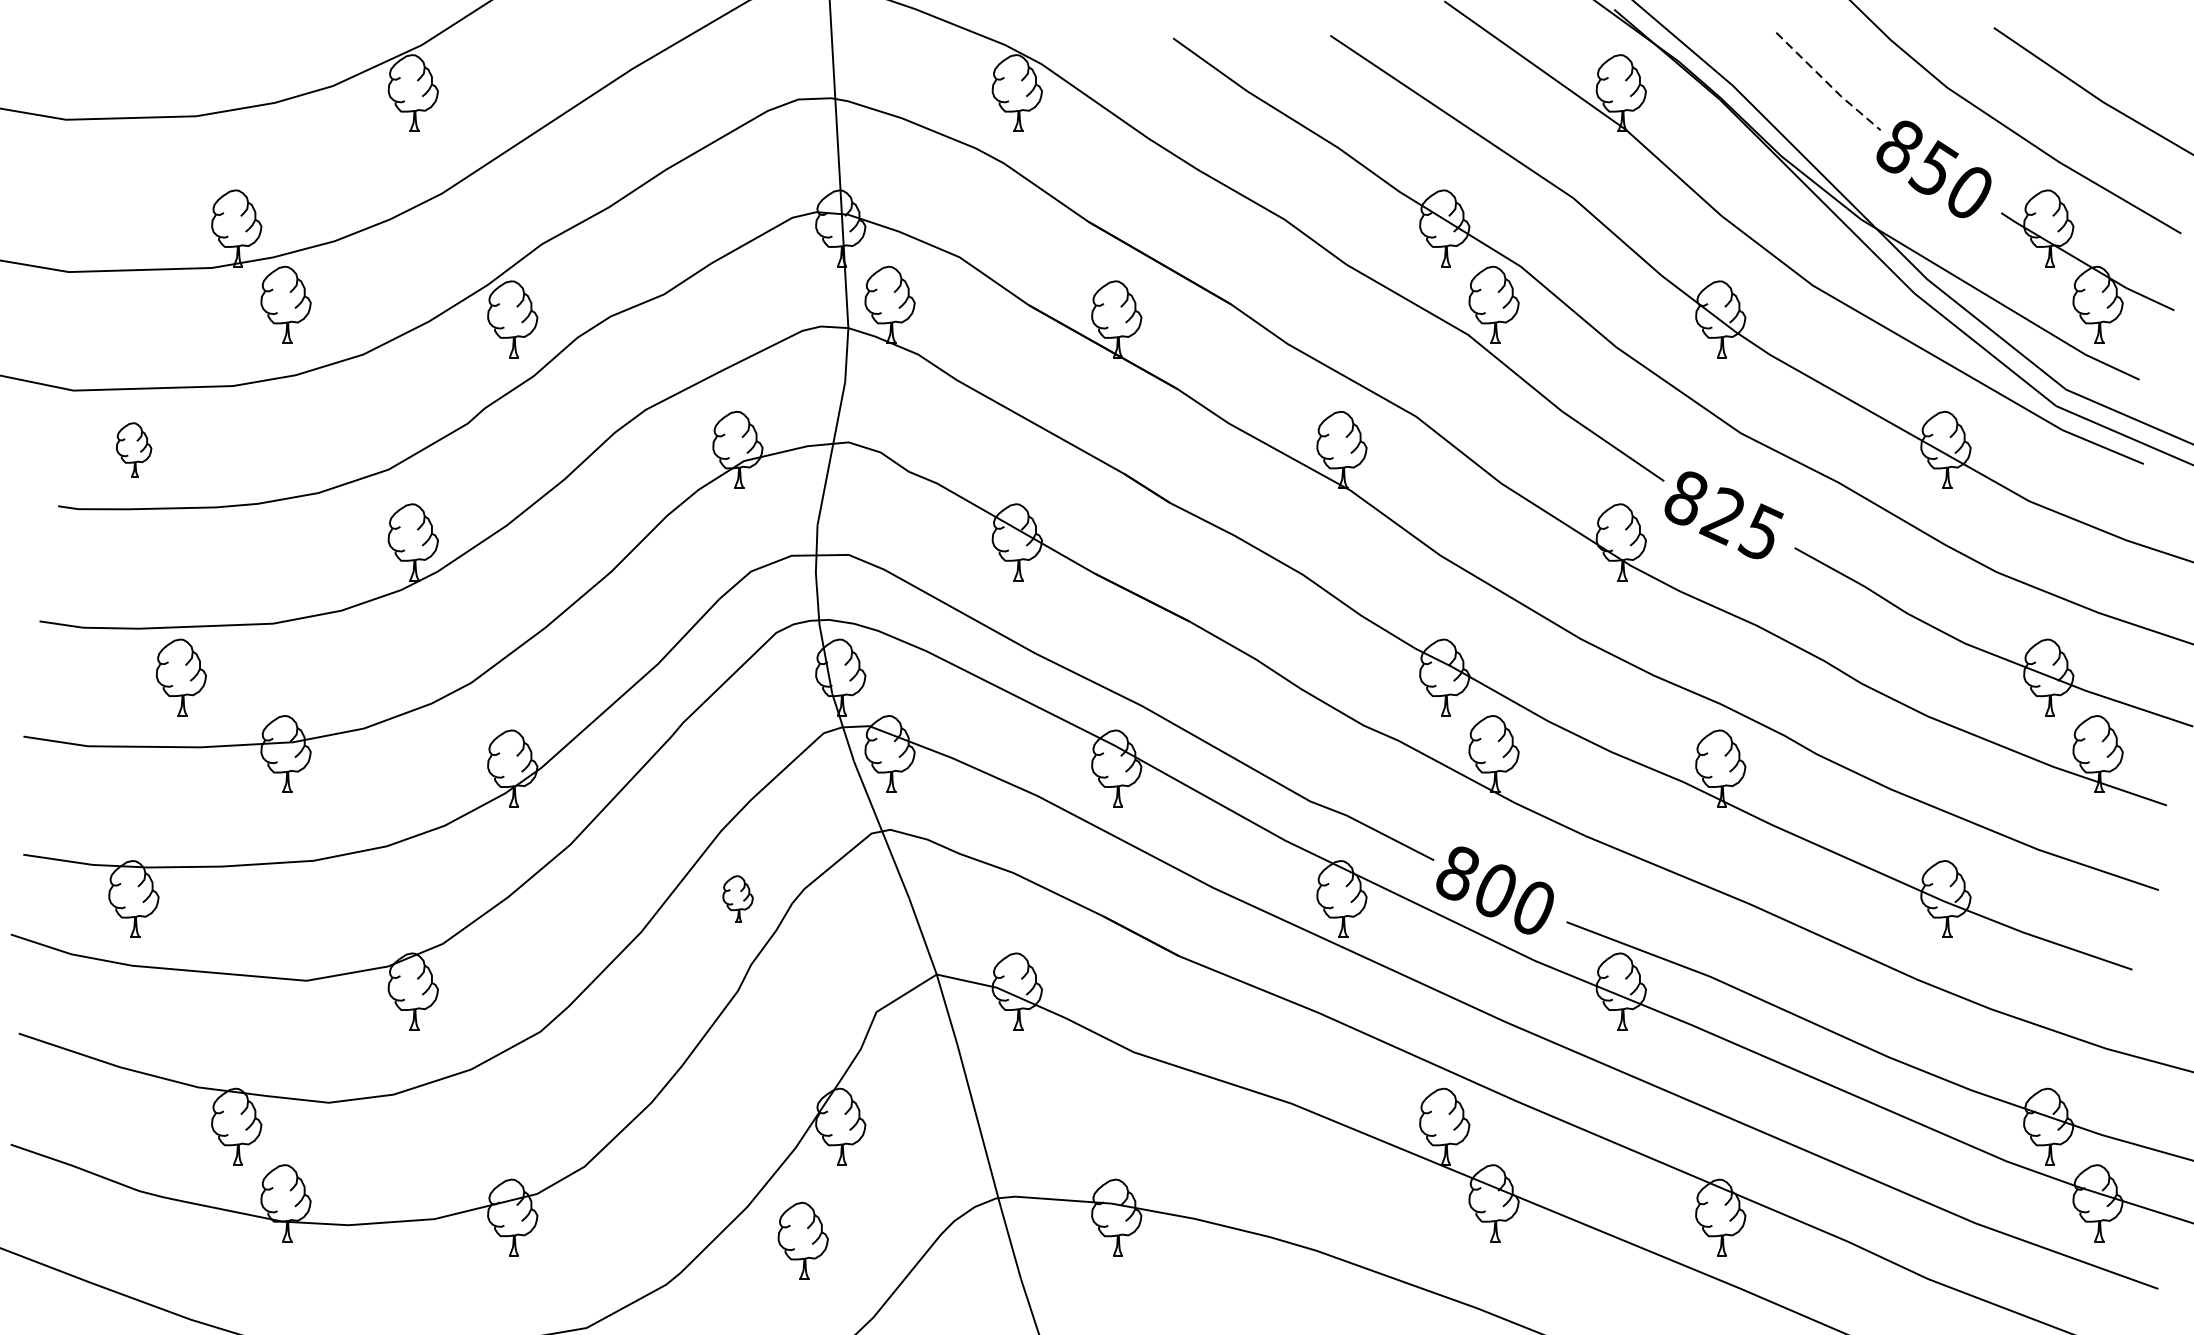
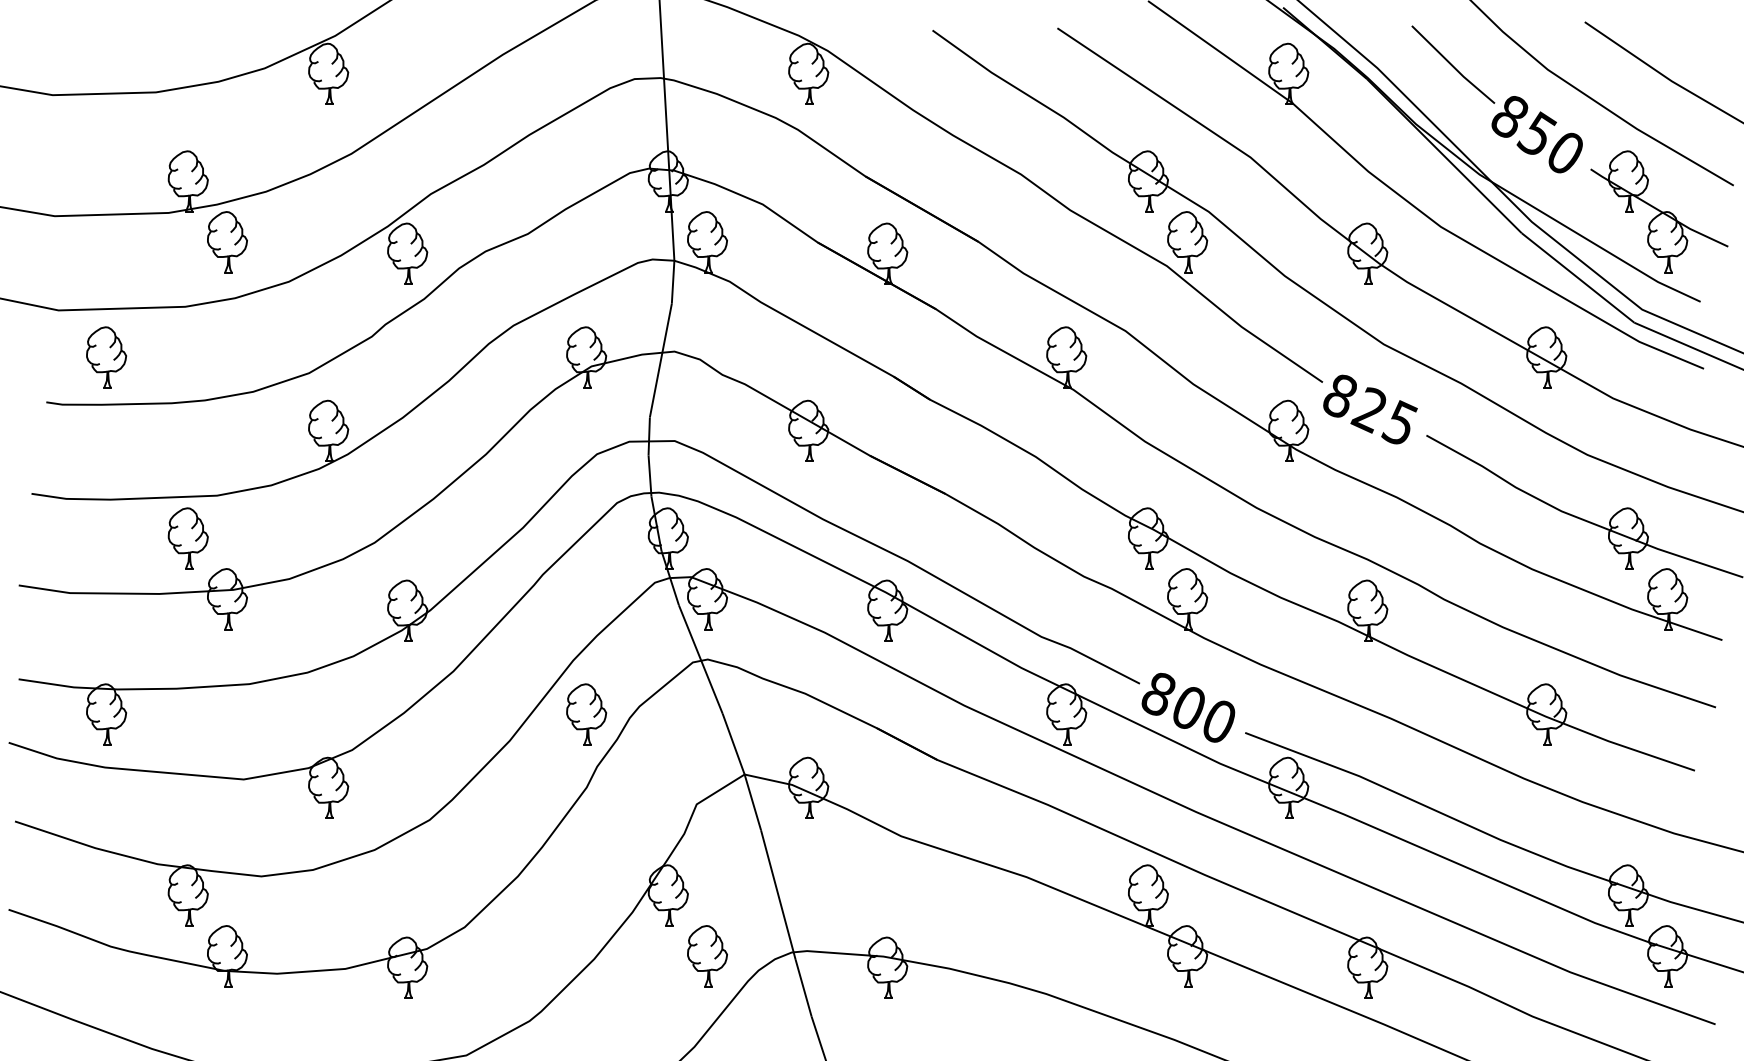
line: (1828, 83) -> (1453, 66), dashed -> solid
part: (133, 449) -> (106, 357), size x1.43
part: (180, 677) -> (187, 538), moved
part: (737, 899) -> (586, 714), size x1.67
part: (803, 1241) -> (707, 956), moved

